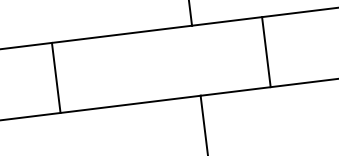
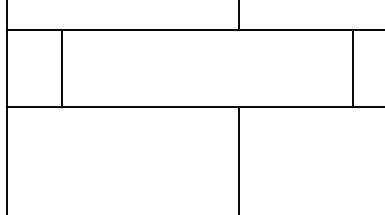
line: (266, 52) -> (352, 68), moved
line: (56, 77) -> (62, 68), moved

